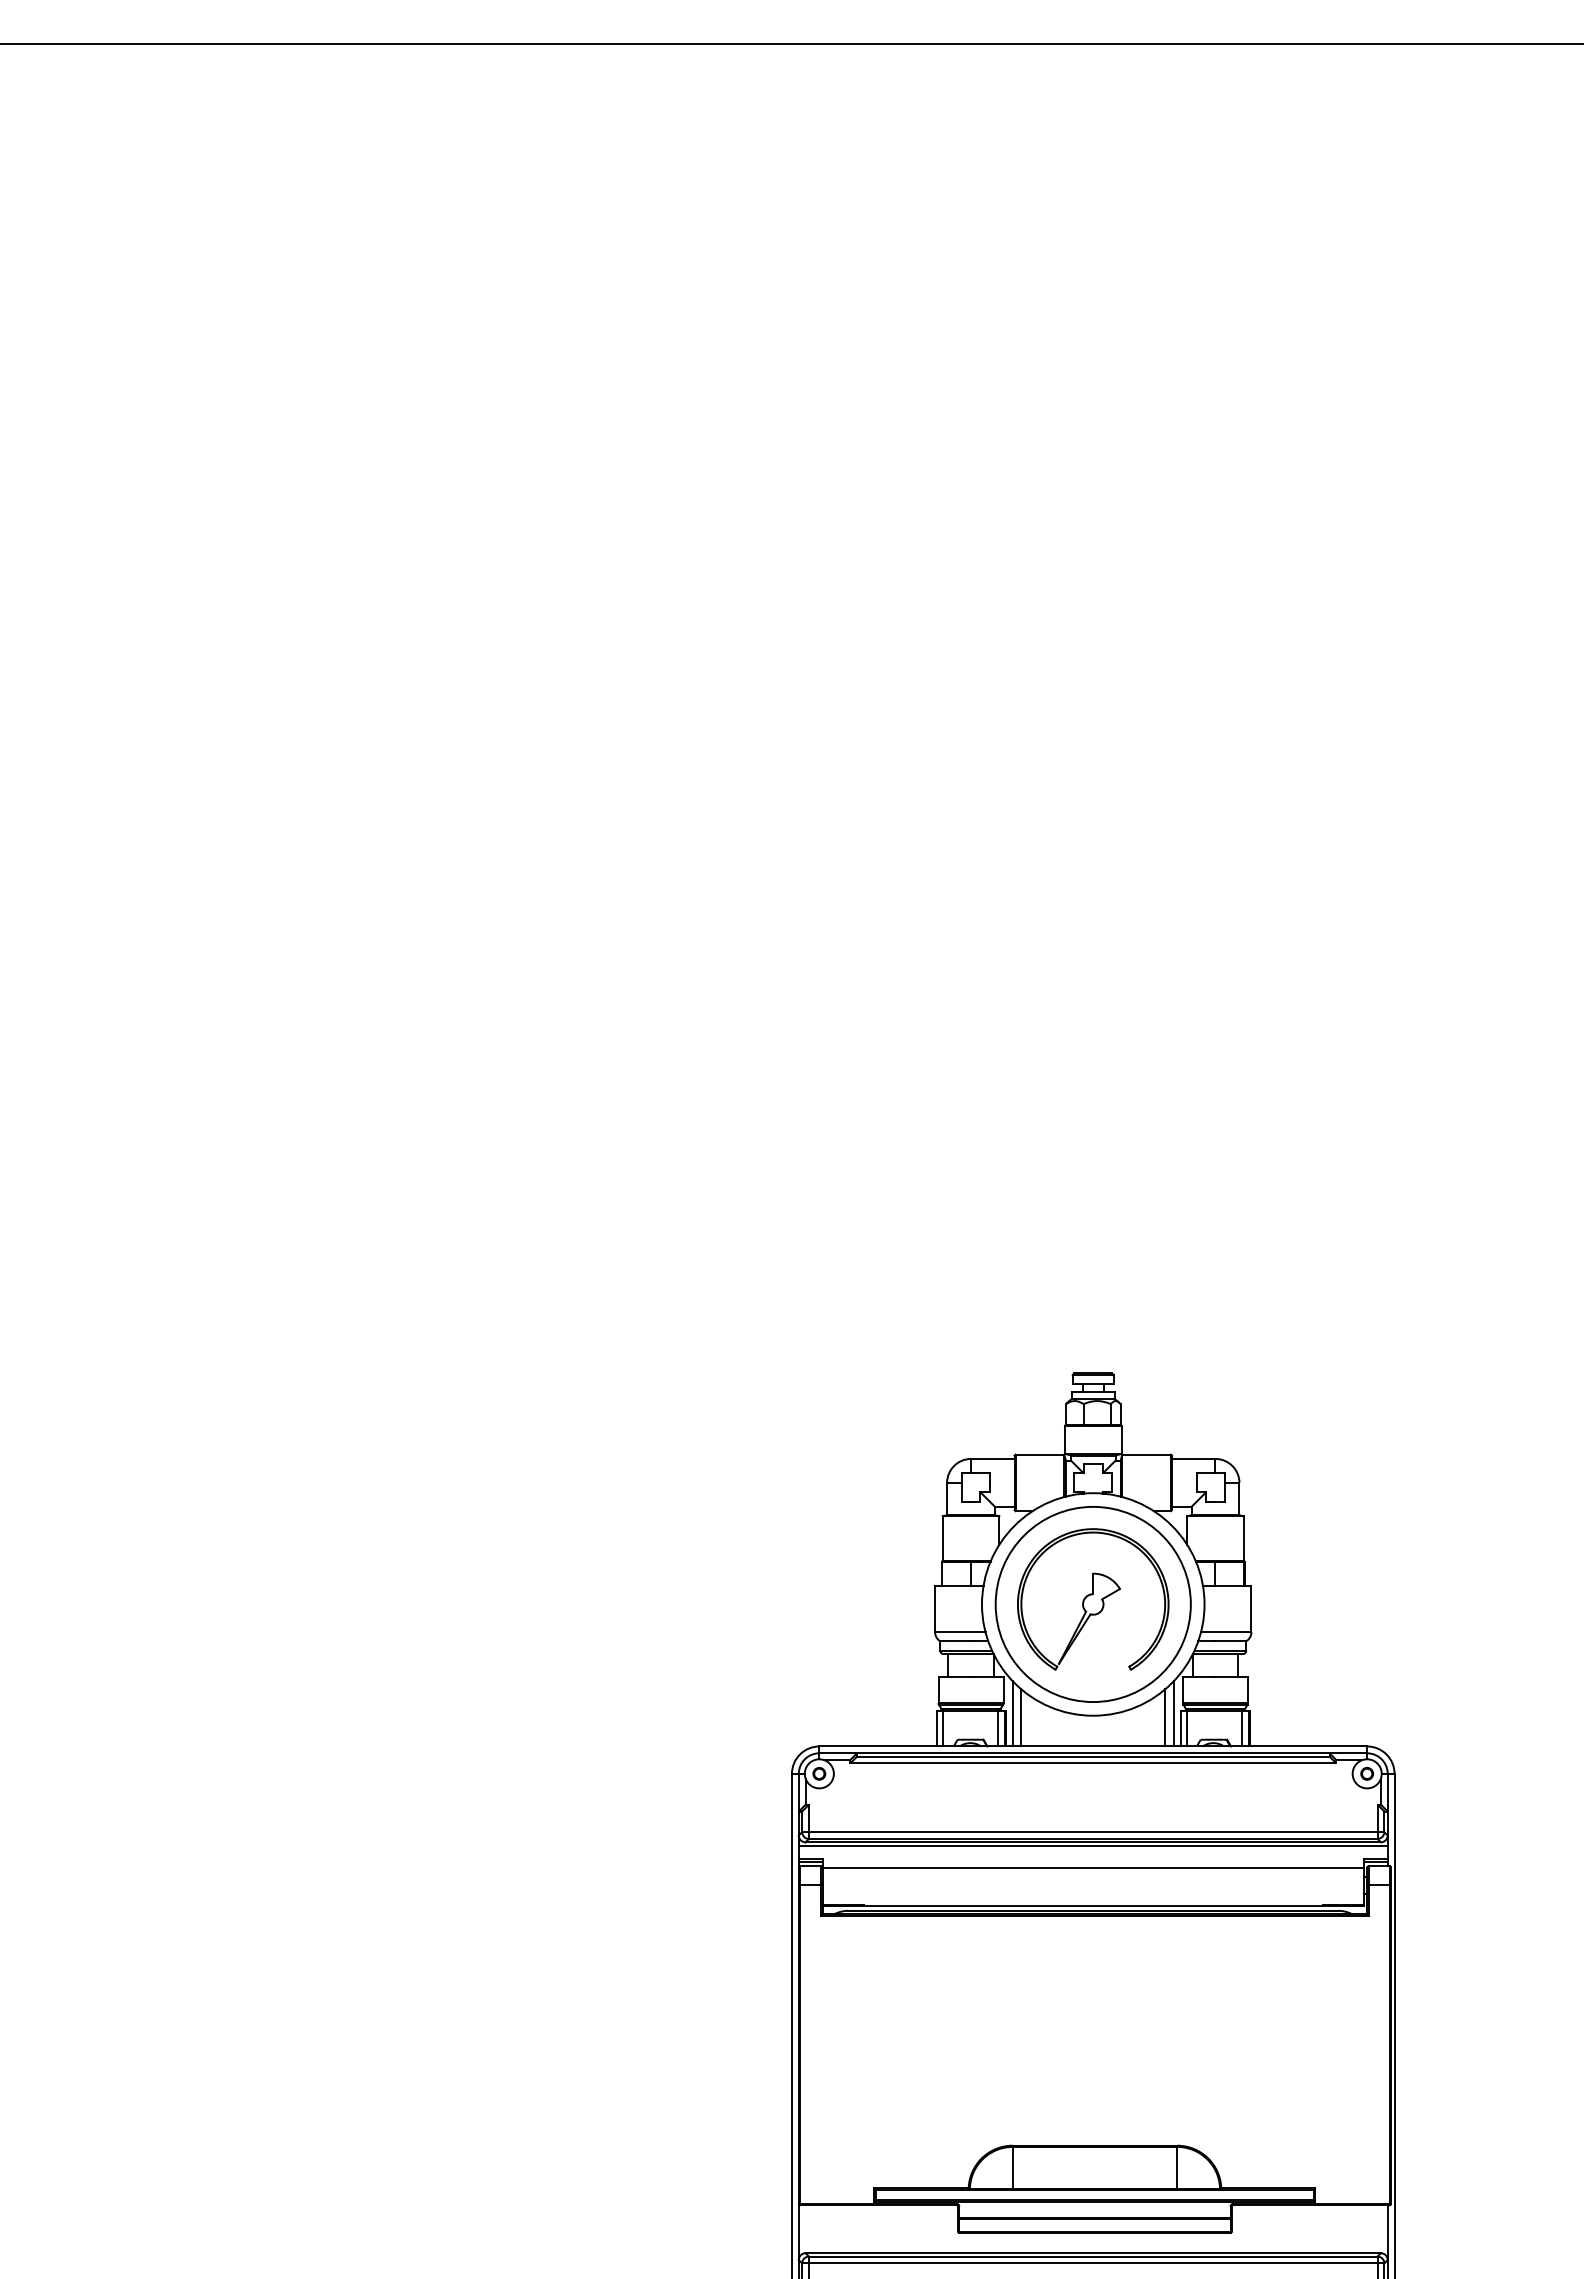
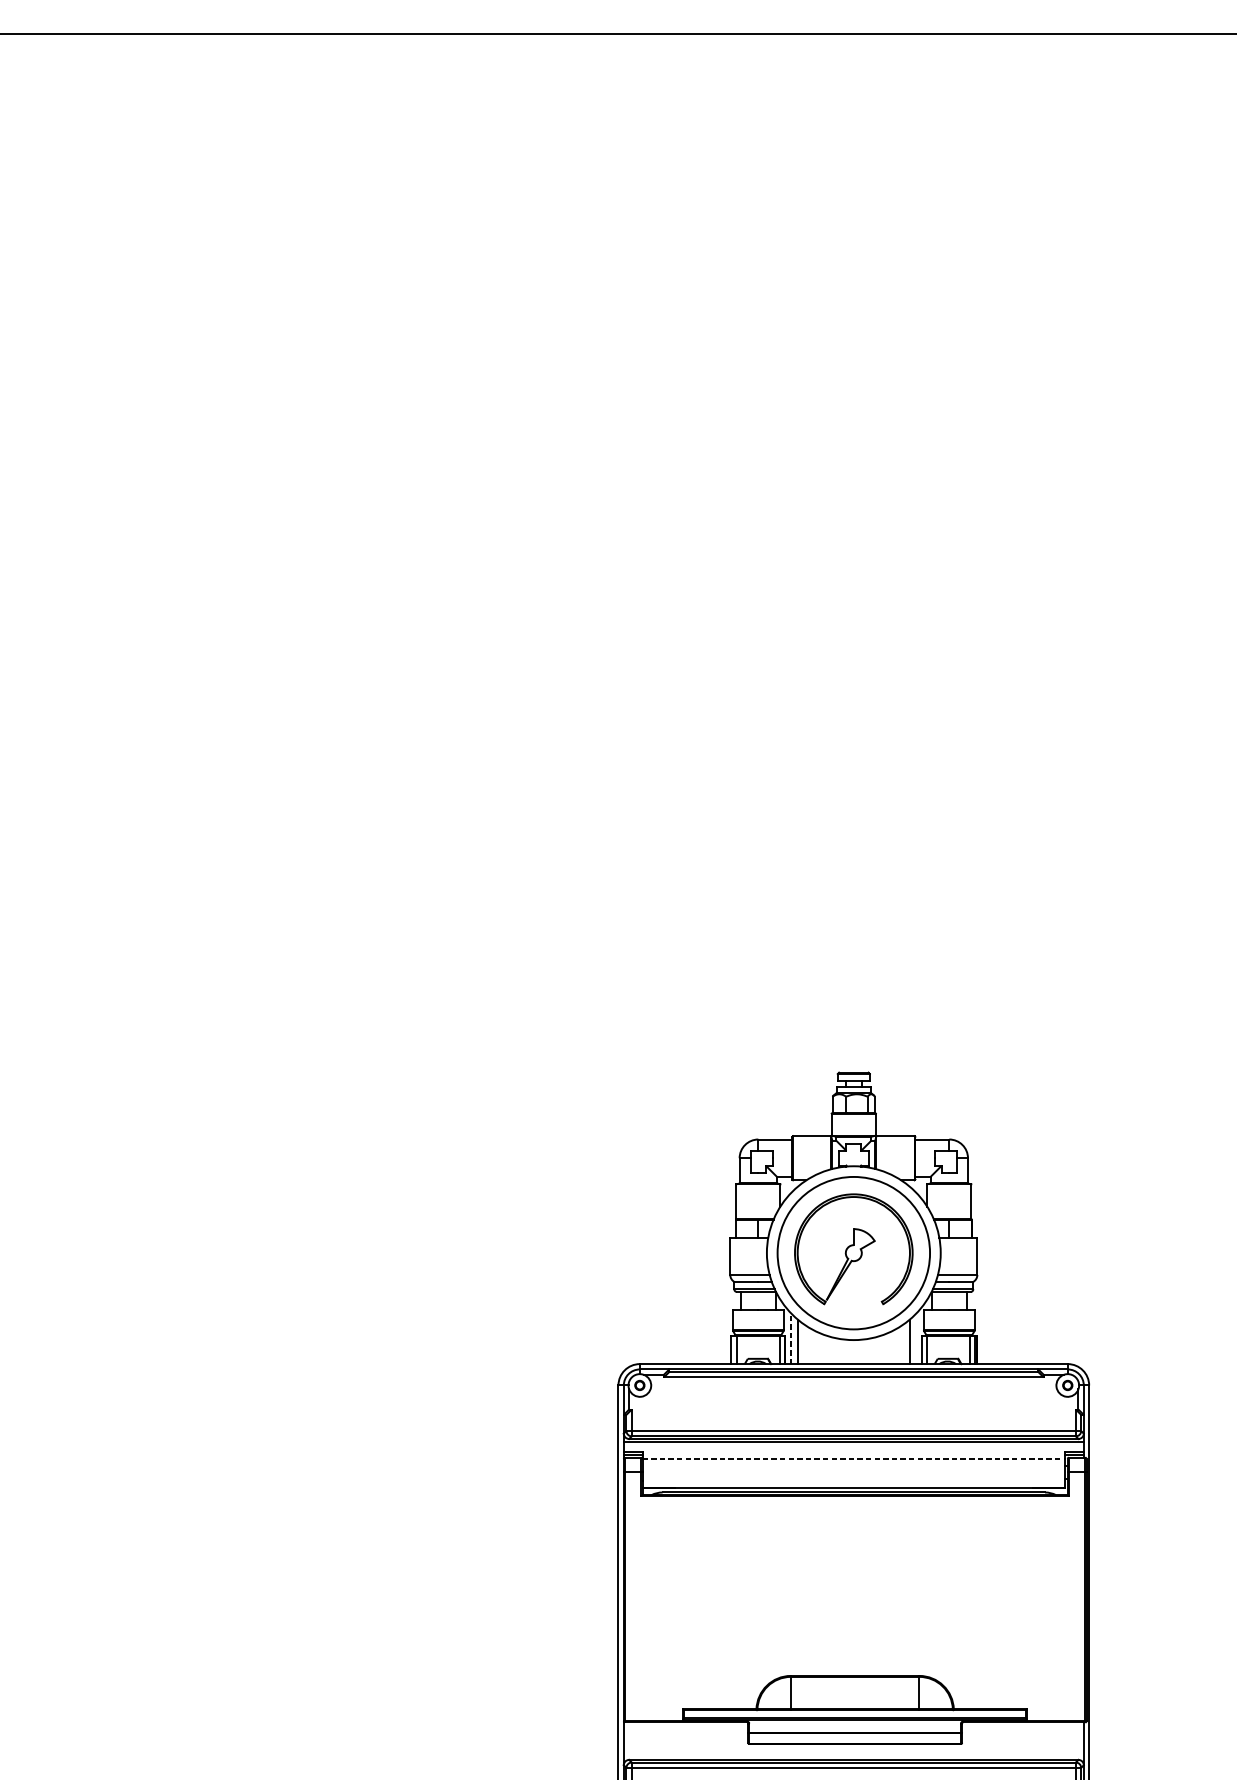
line: (1012, 1713) -> (790, 1338), solid -> dashed
line: (1173, 1713) -> (916, 1338), removed
line: (1093, 1867) -> (854, 1458), solid -> dashed

